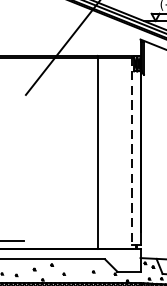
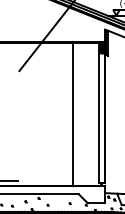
line: (131, 150) -> (98, 112), dashed -> solid

